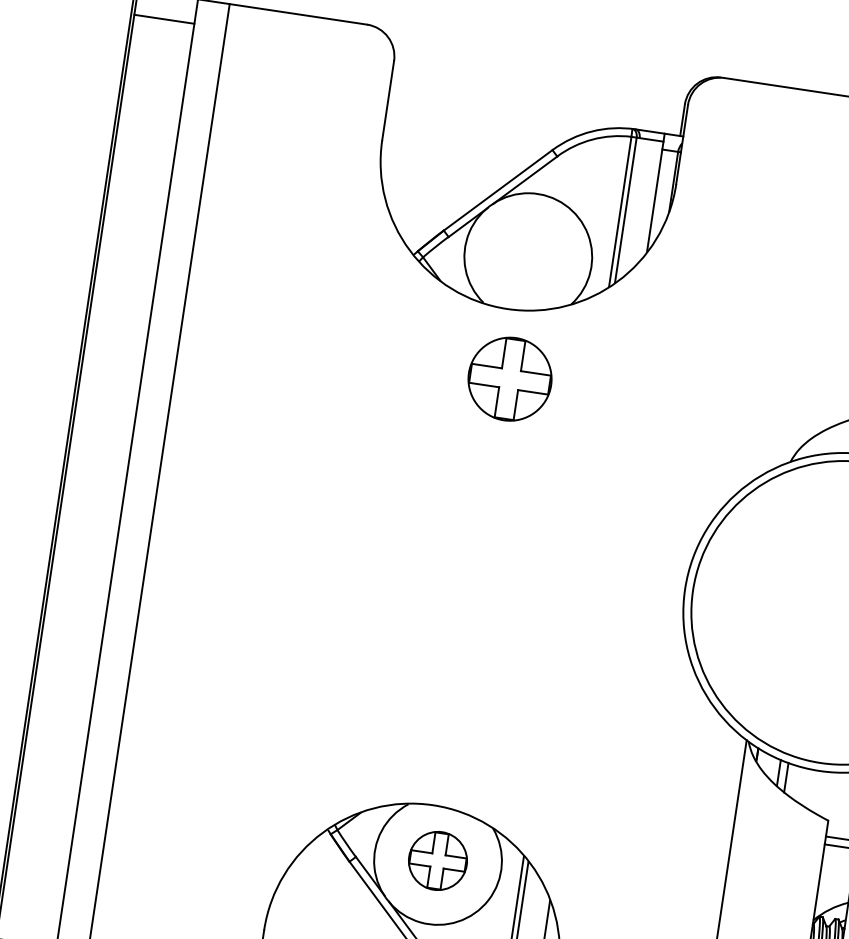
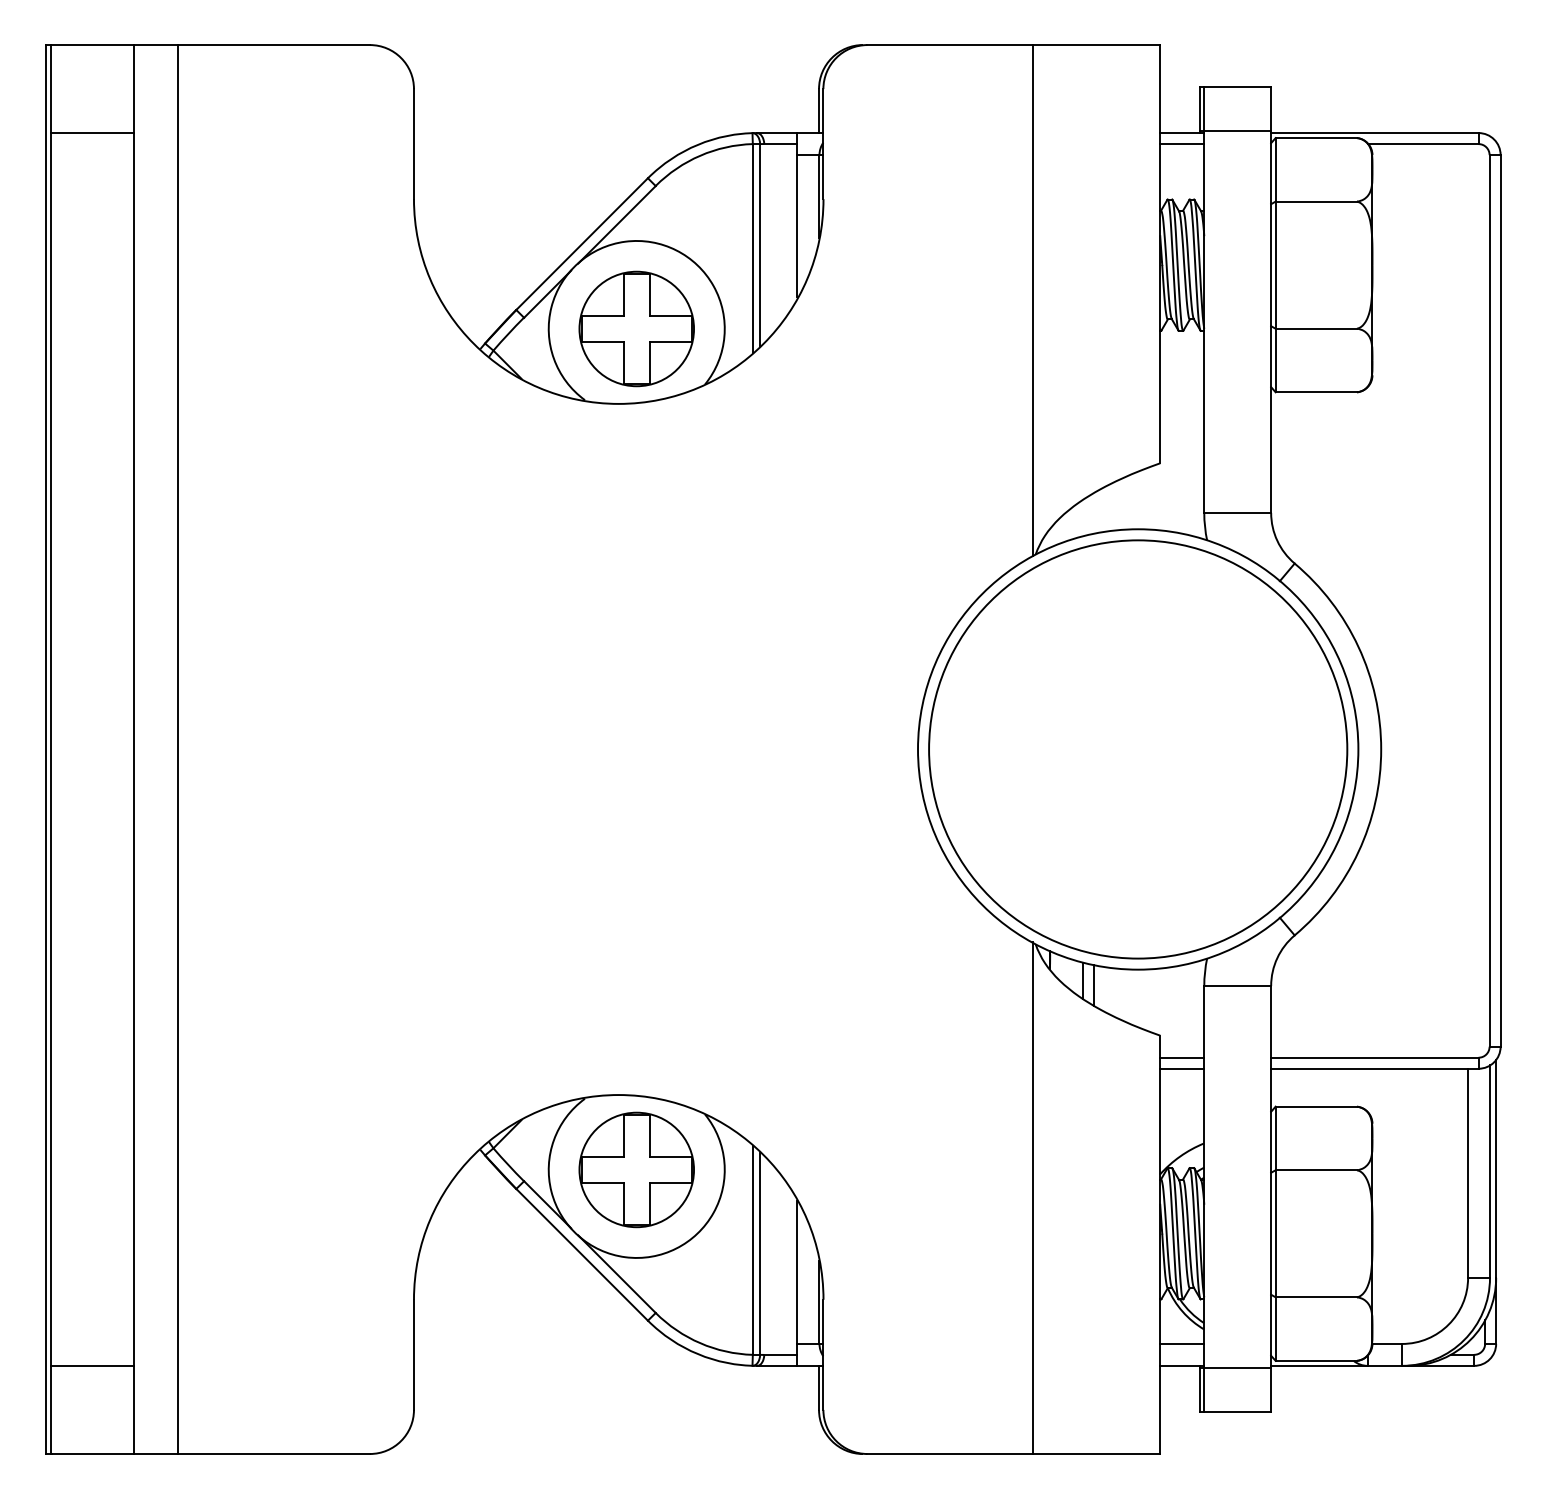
line: (164, 19) -> (92, 133), moved
line: (815, 279) -> (1032, 300), added
part: (509, 378) -> (636, 328), moved
part: (437, 860) -> (636, 1169), size x1.43

